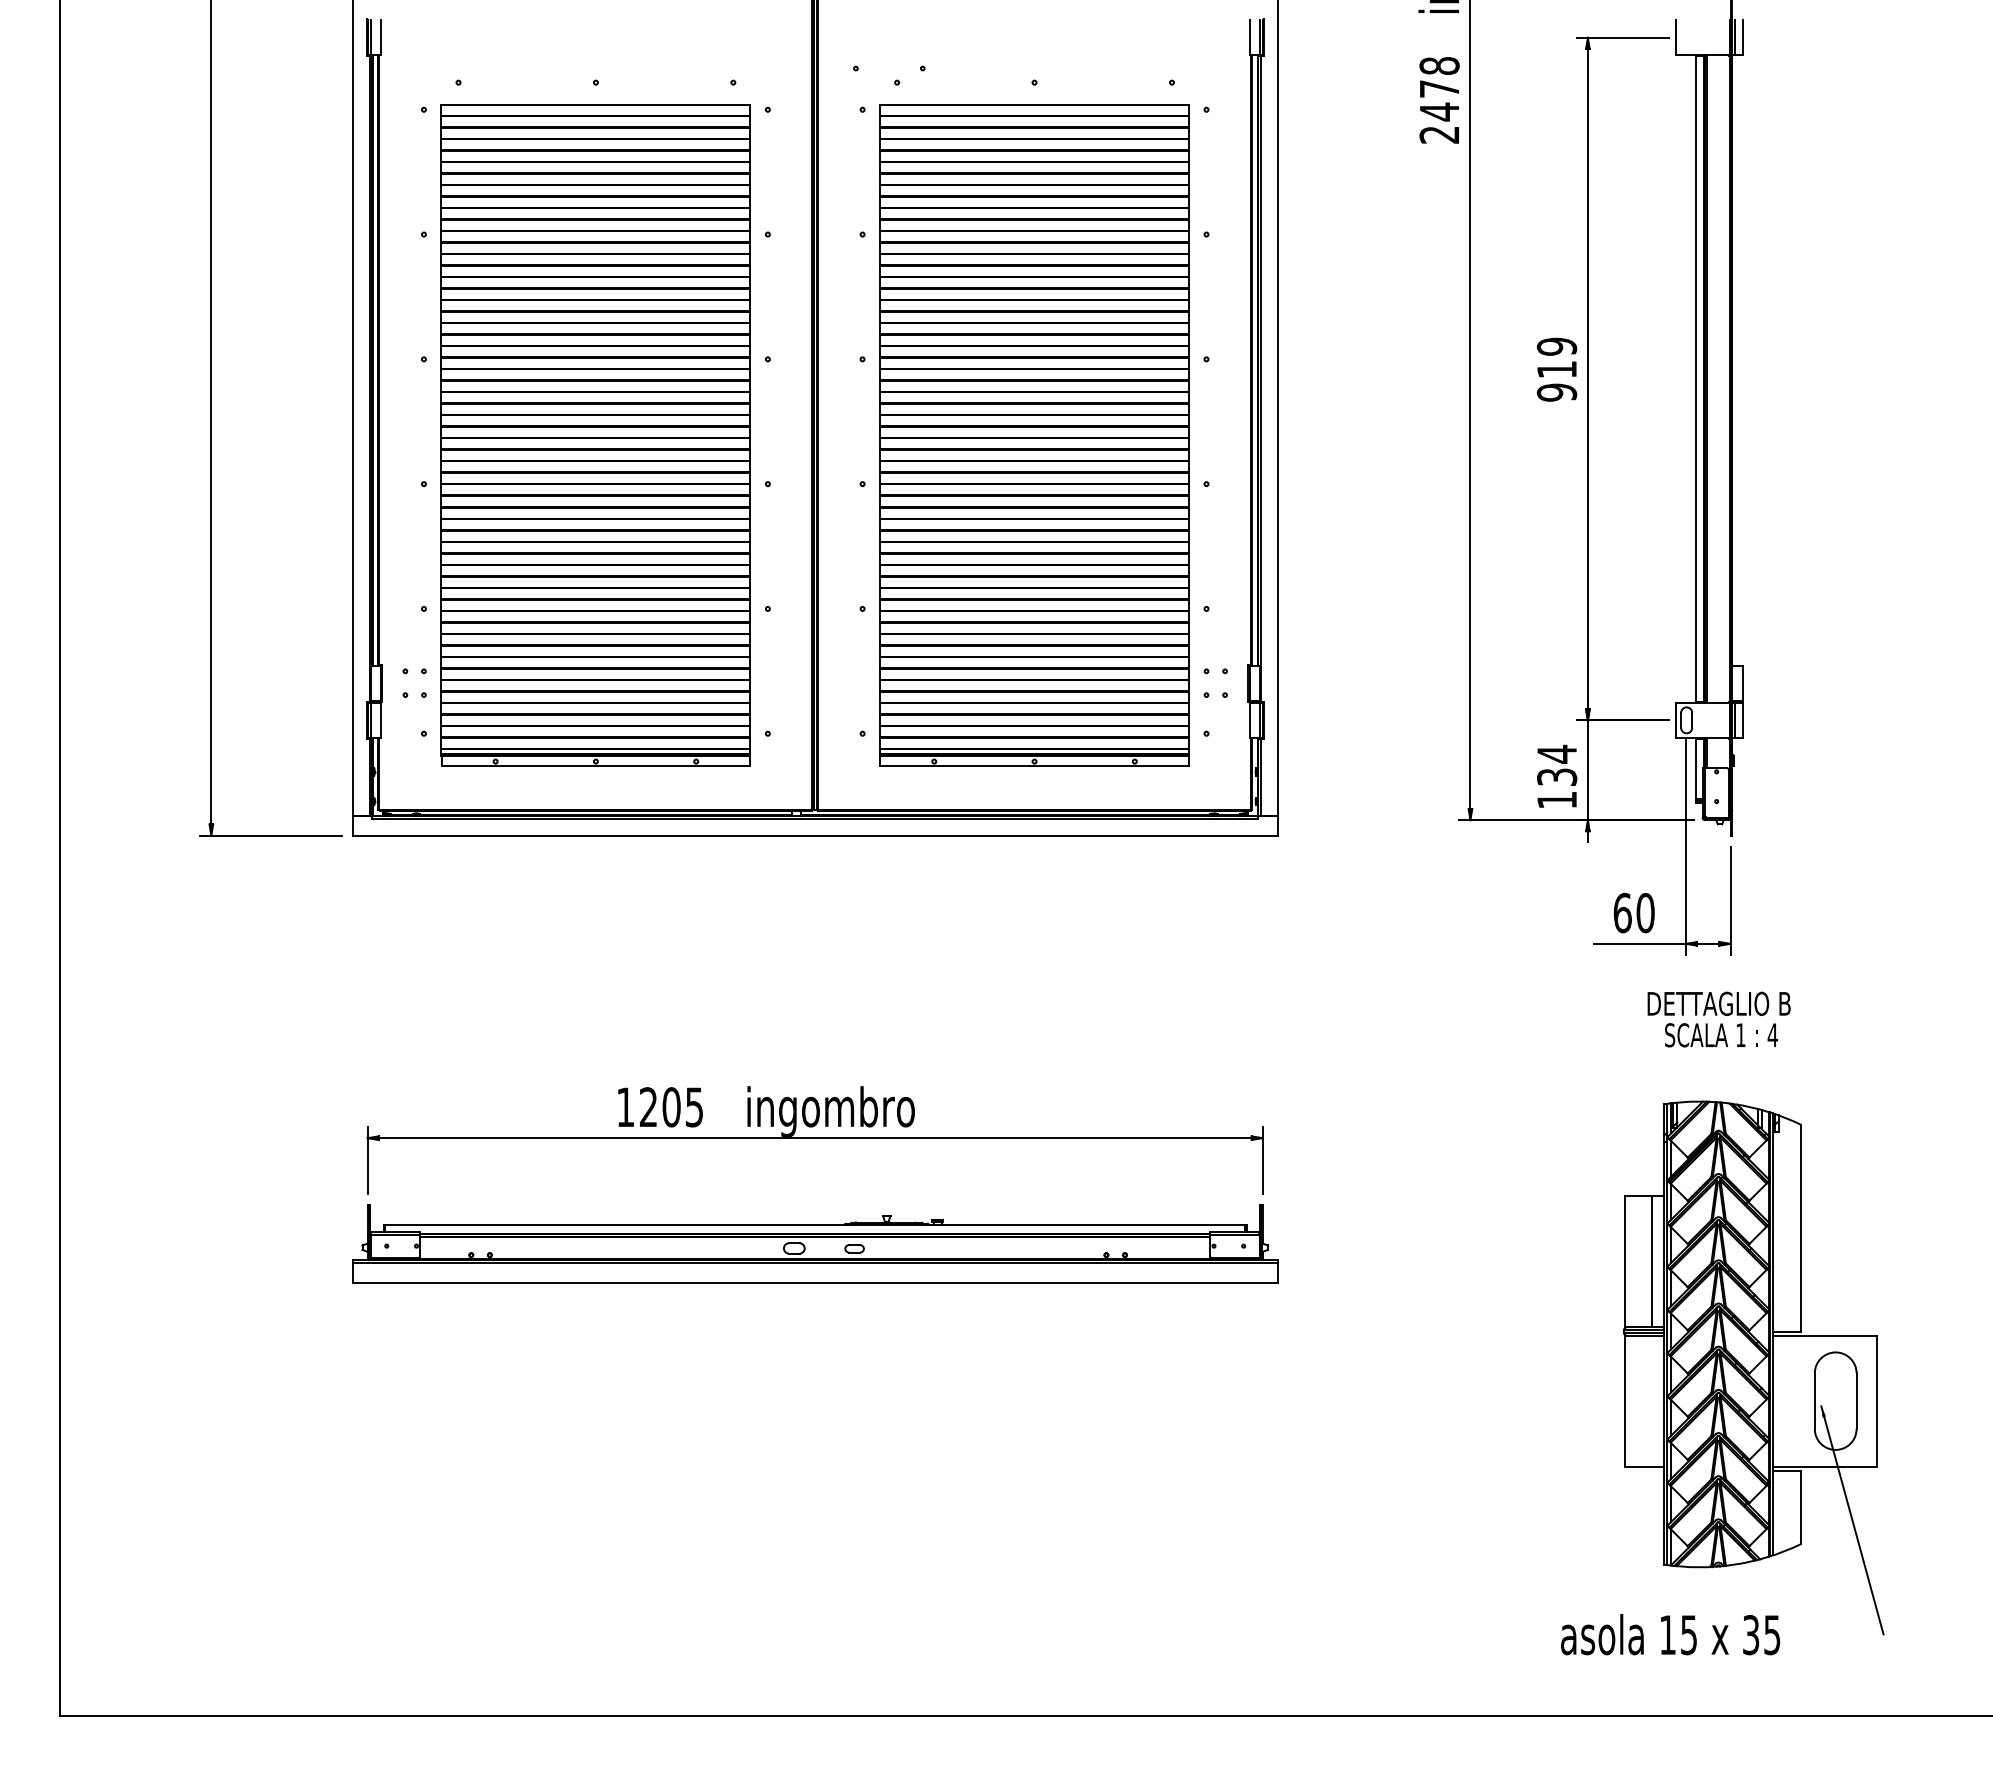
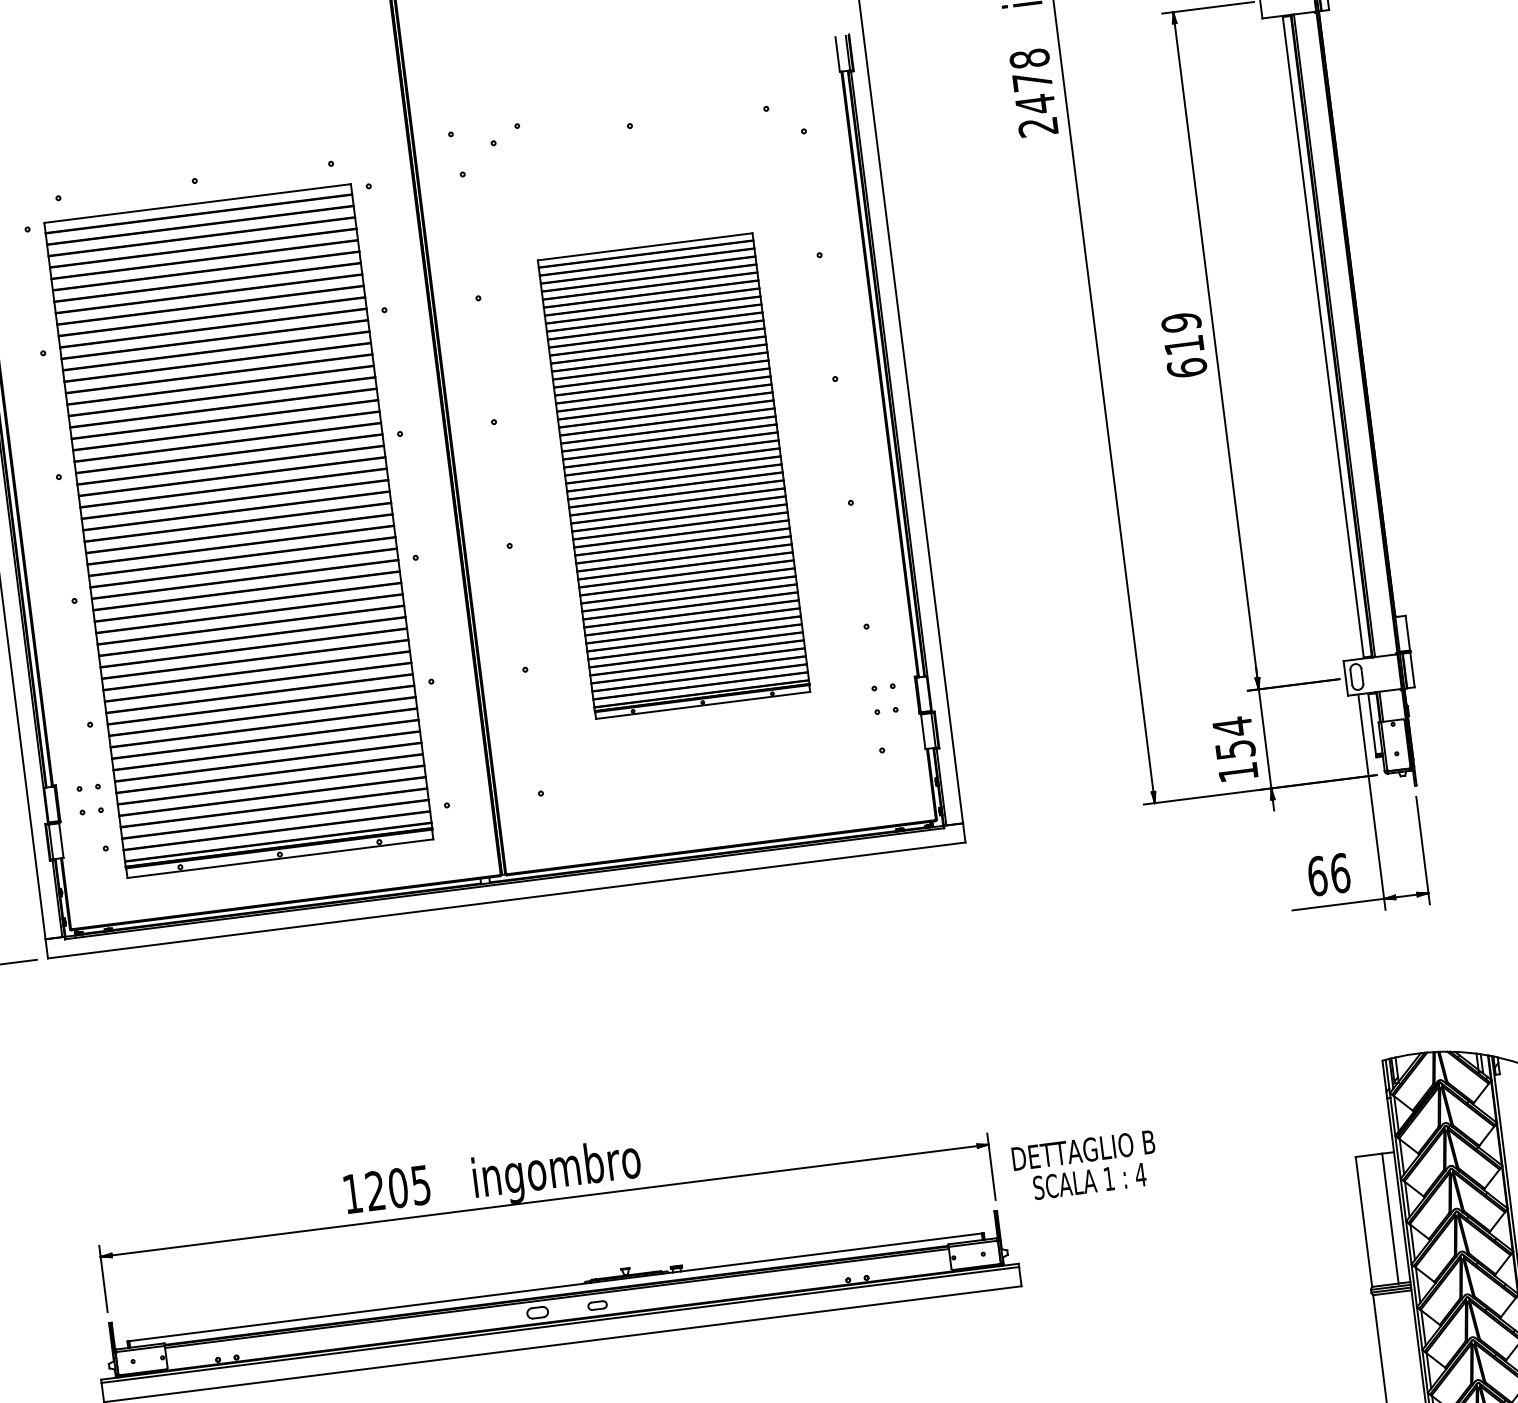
text: (1556, 392) -> (1186, 368), 919 -> 619
part: (1034, 435) -> (674, 476), size x0.7
text: (1556, 776) -> (1234, 749), 134 -> 154
text: (1645, 913) -> (1340, 873), 60 -> 66
text: (1718, 1019) -> (1084, 1166), moved

